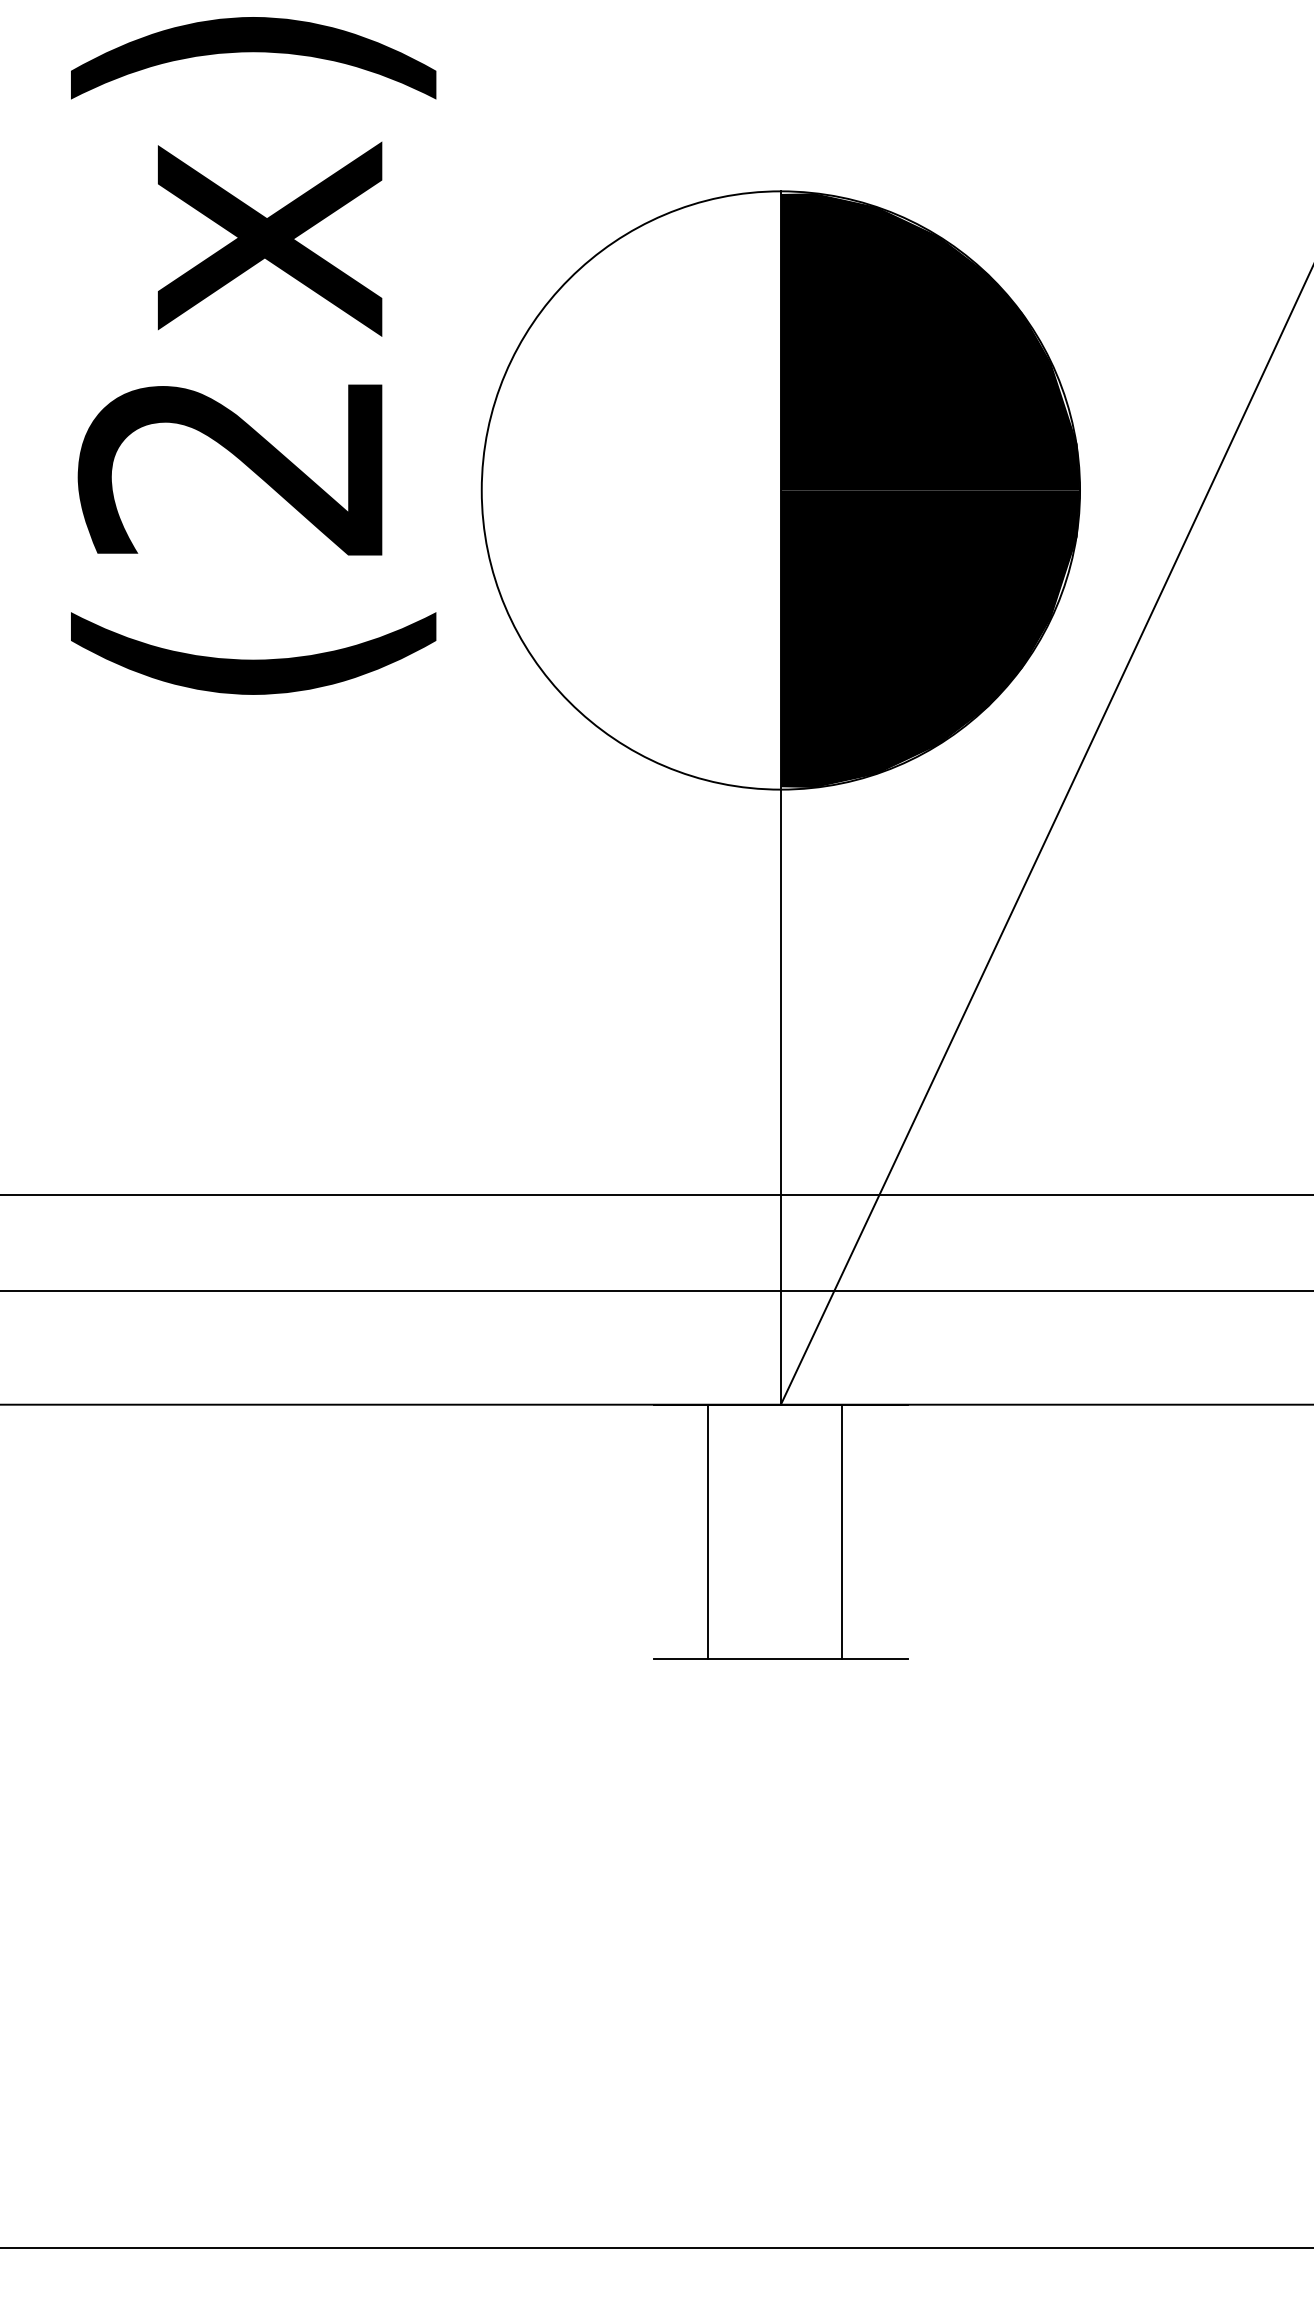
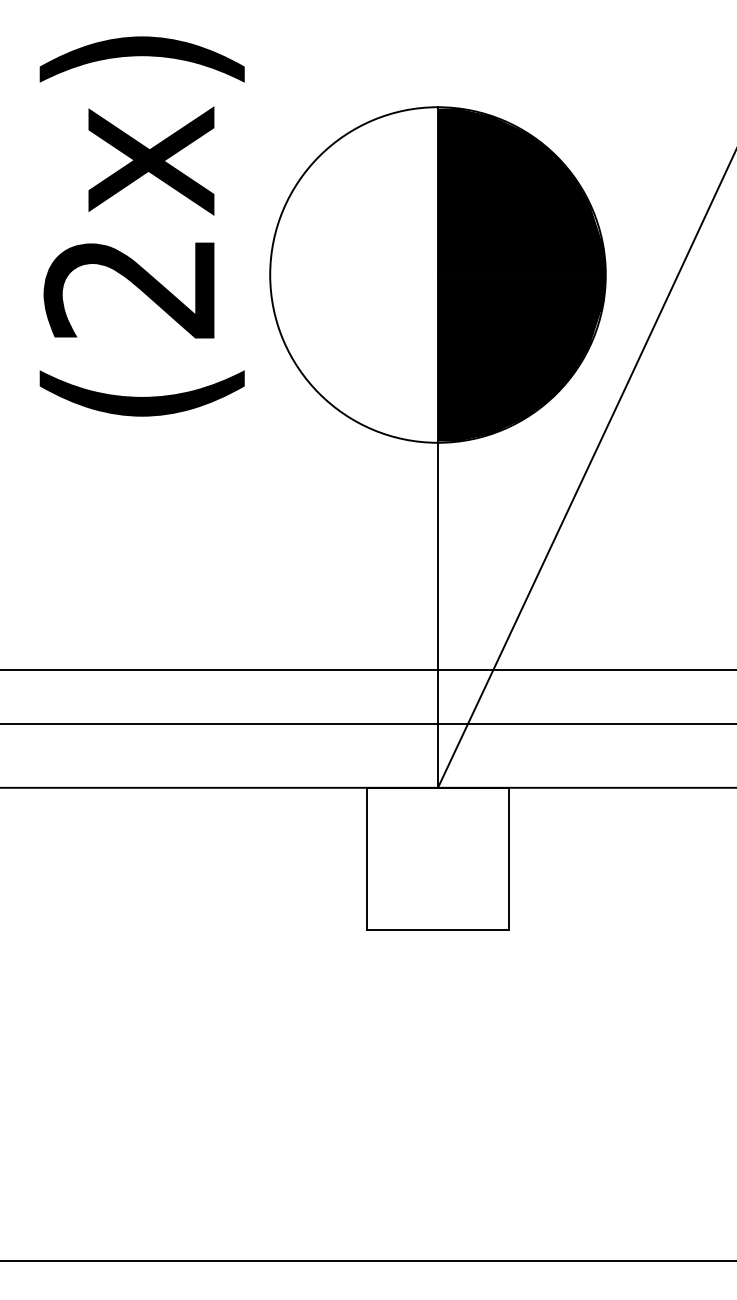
text: (252, 355) -> (141, 226), moved
line: (706, 1530) -> (366, 858), moved
line: (842, 1530) -> (509, 858), moved

